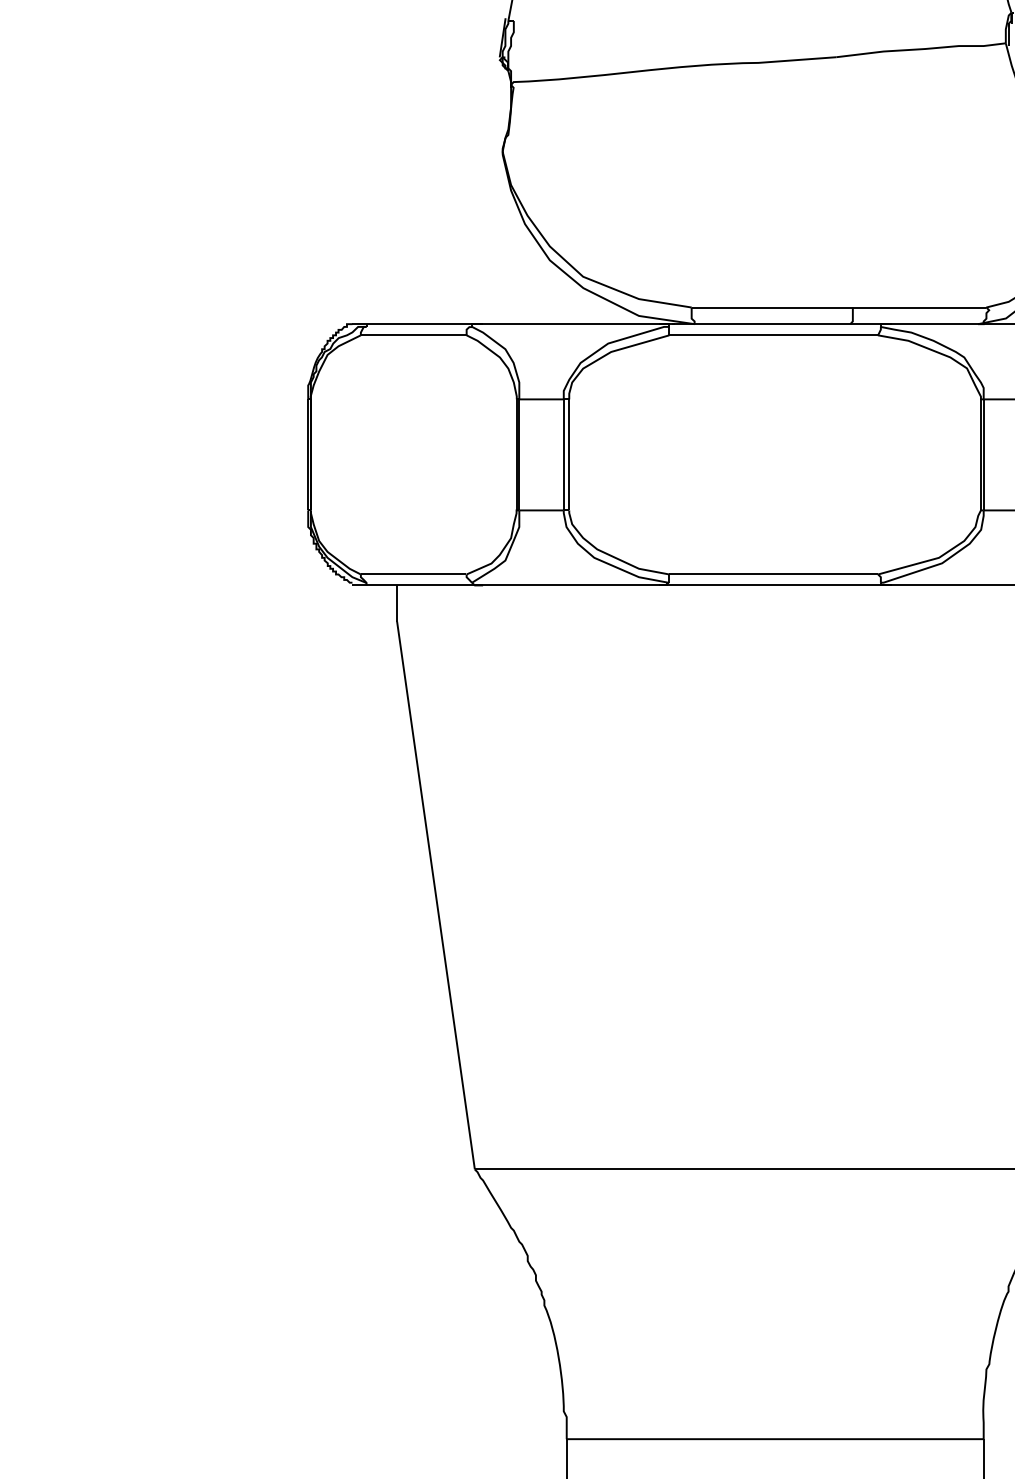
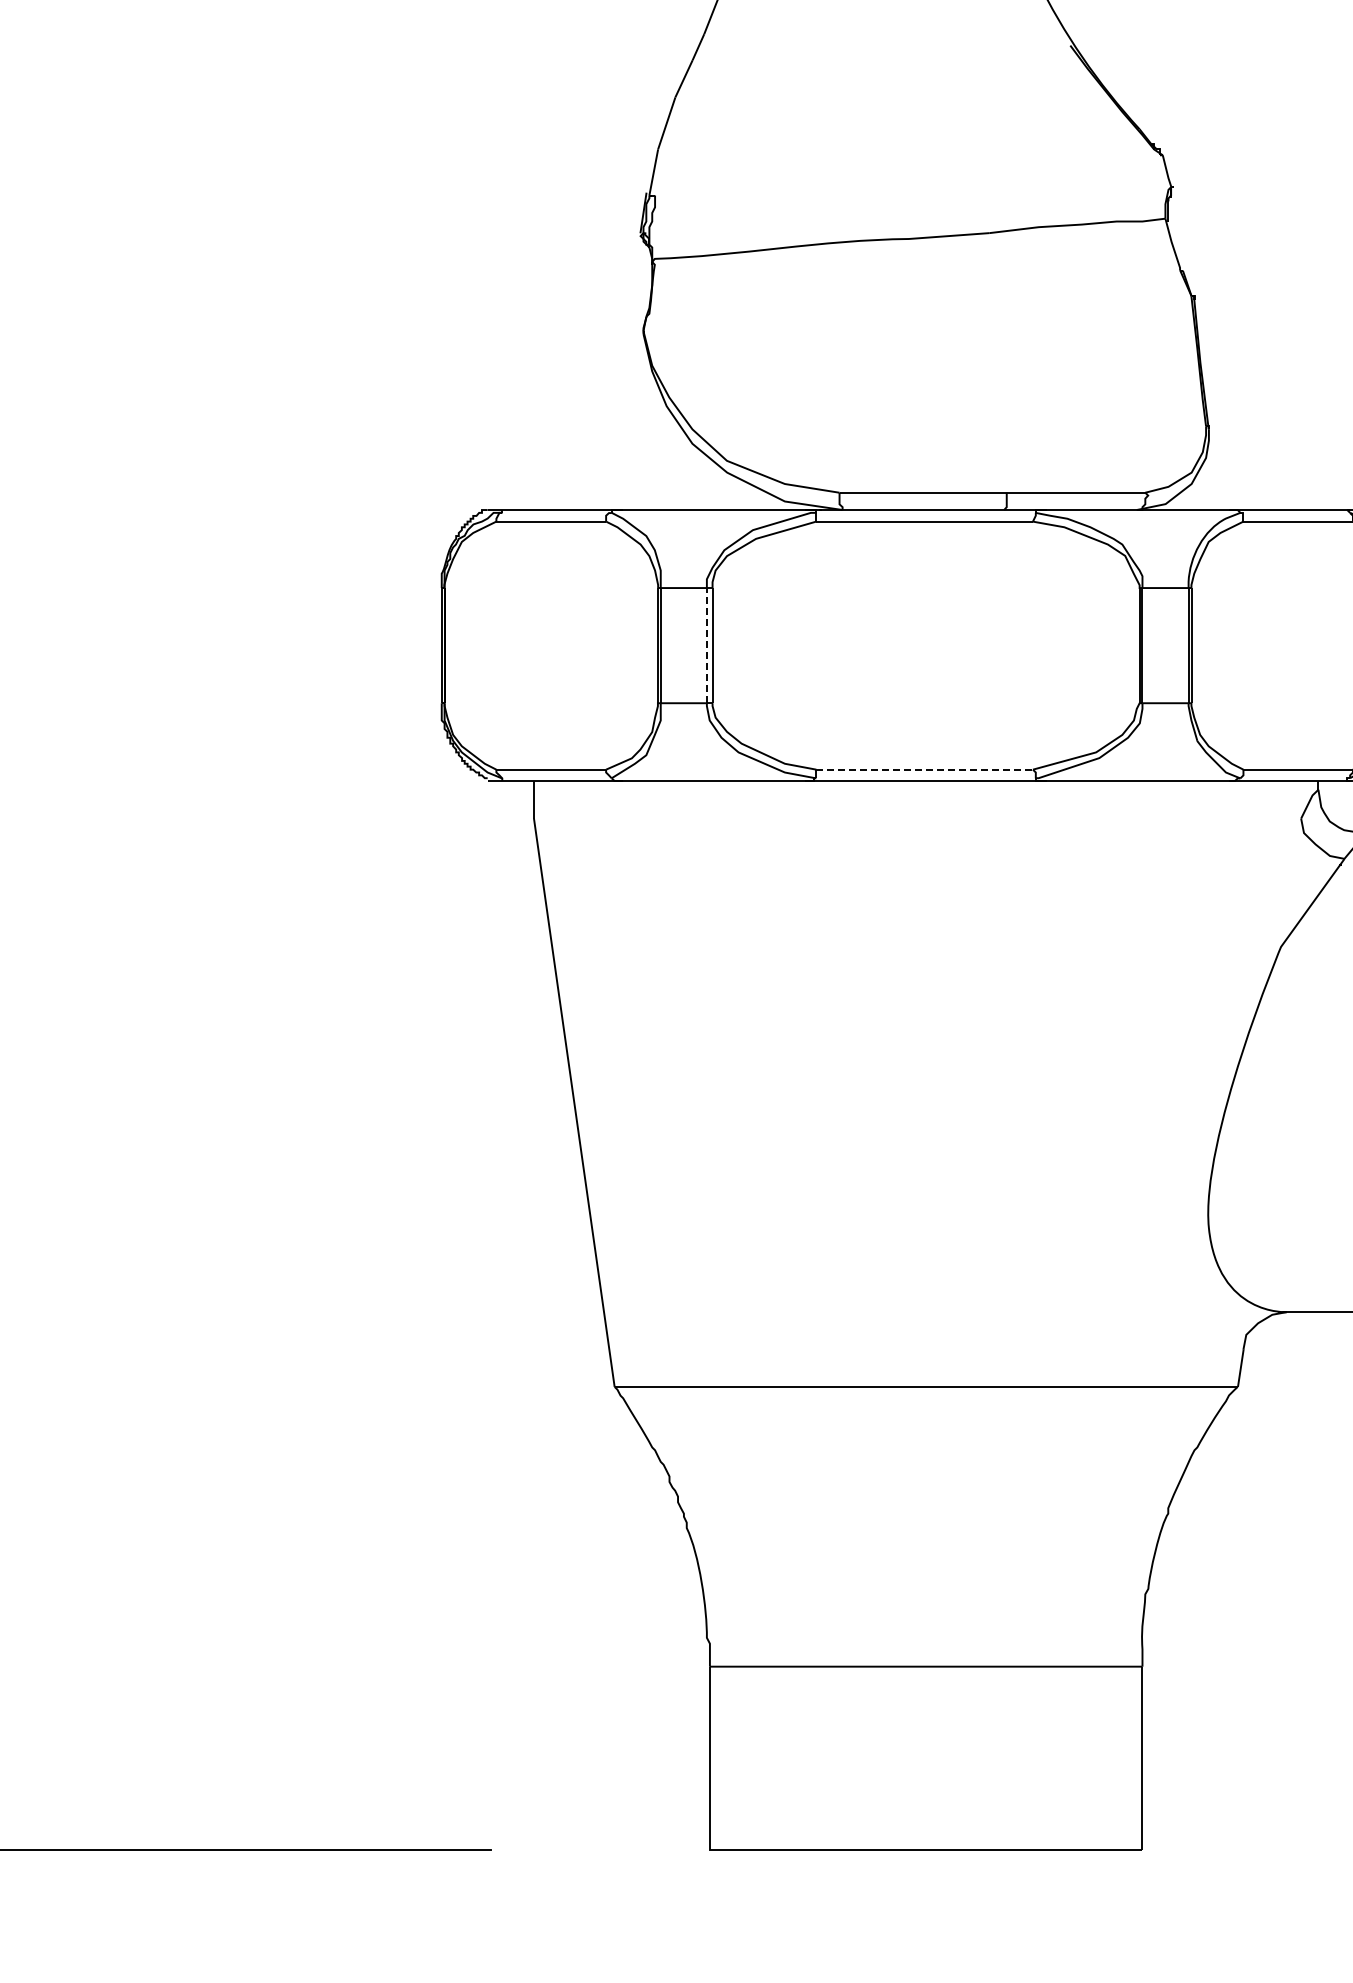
line: (563, 454) -> (706, 645), solid -> dashed
line: (774, 574) -> (925, 769), solid -> dashed

